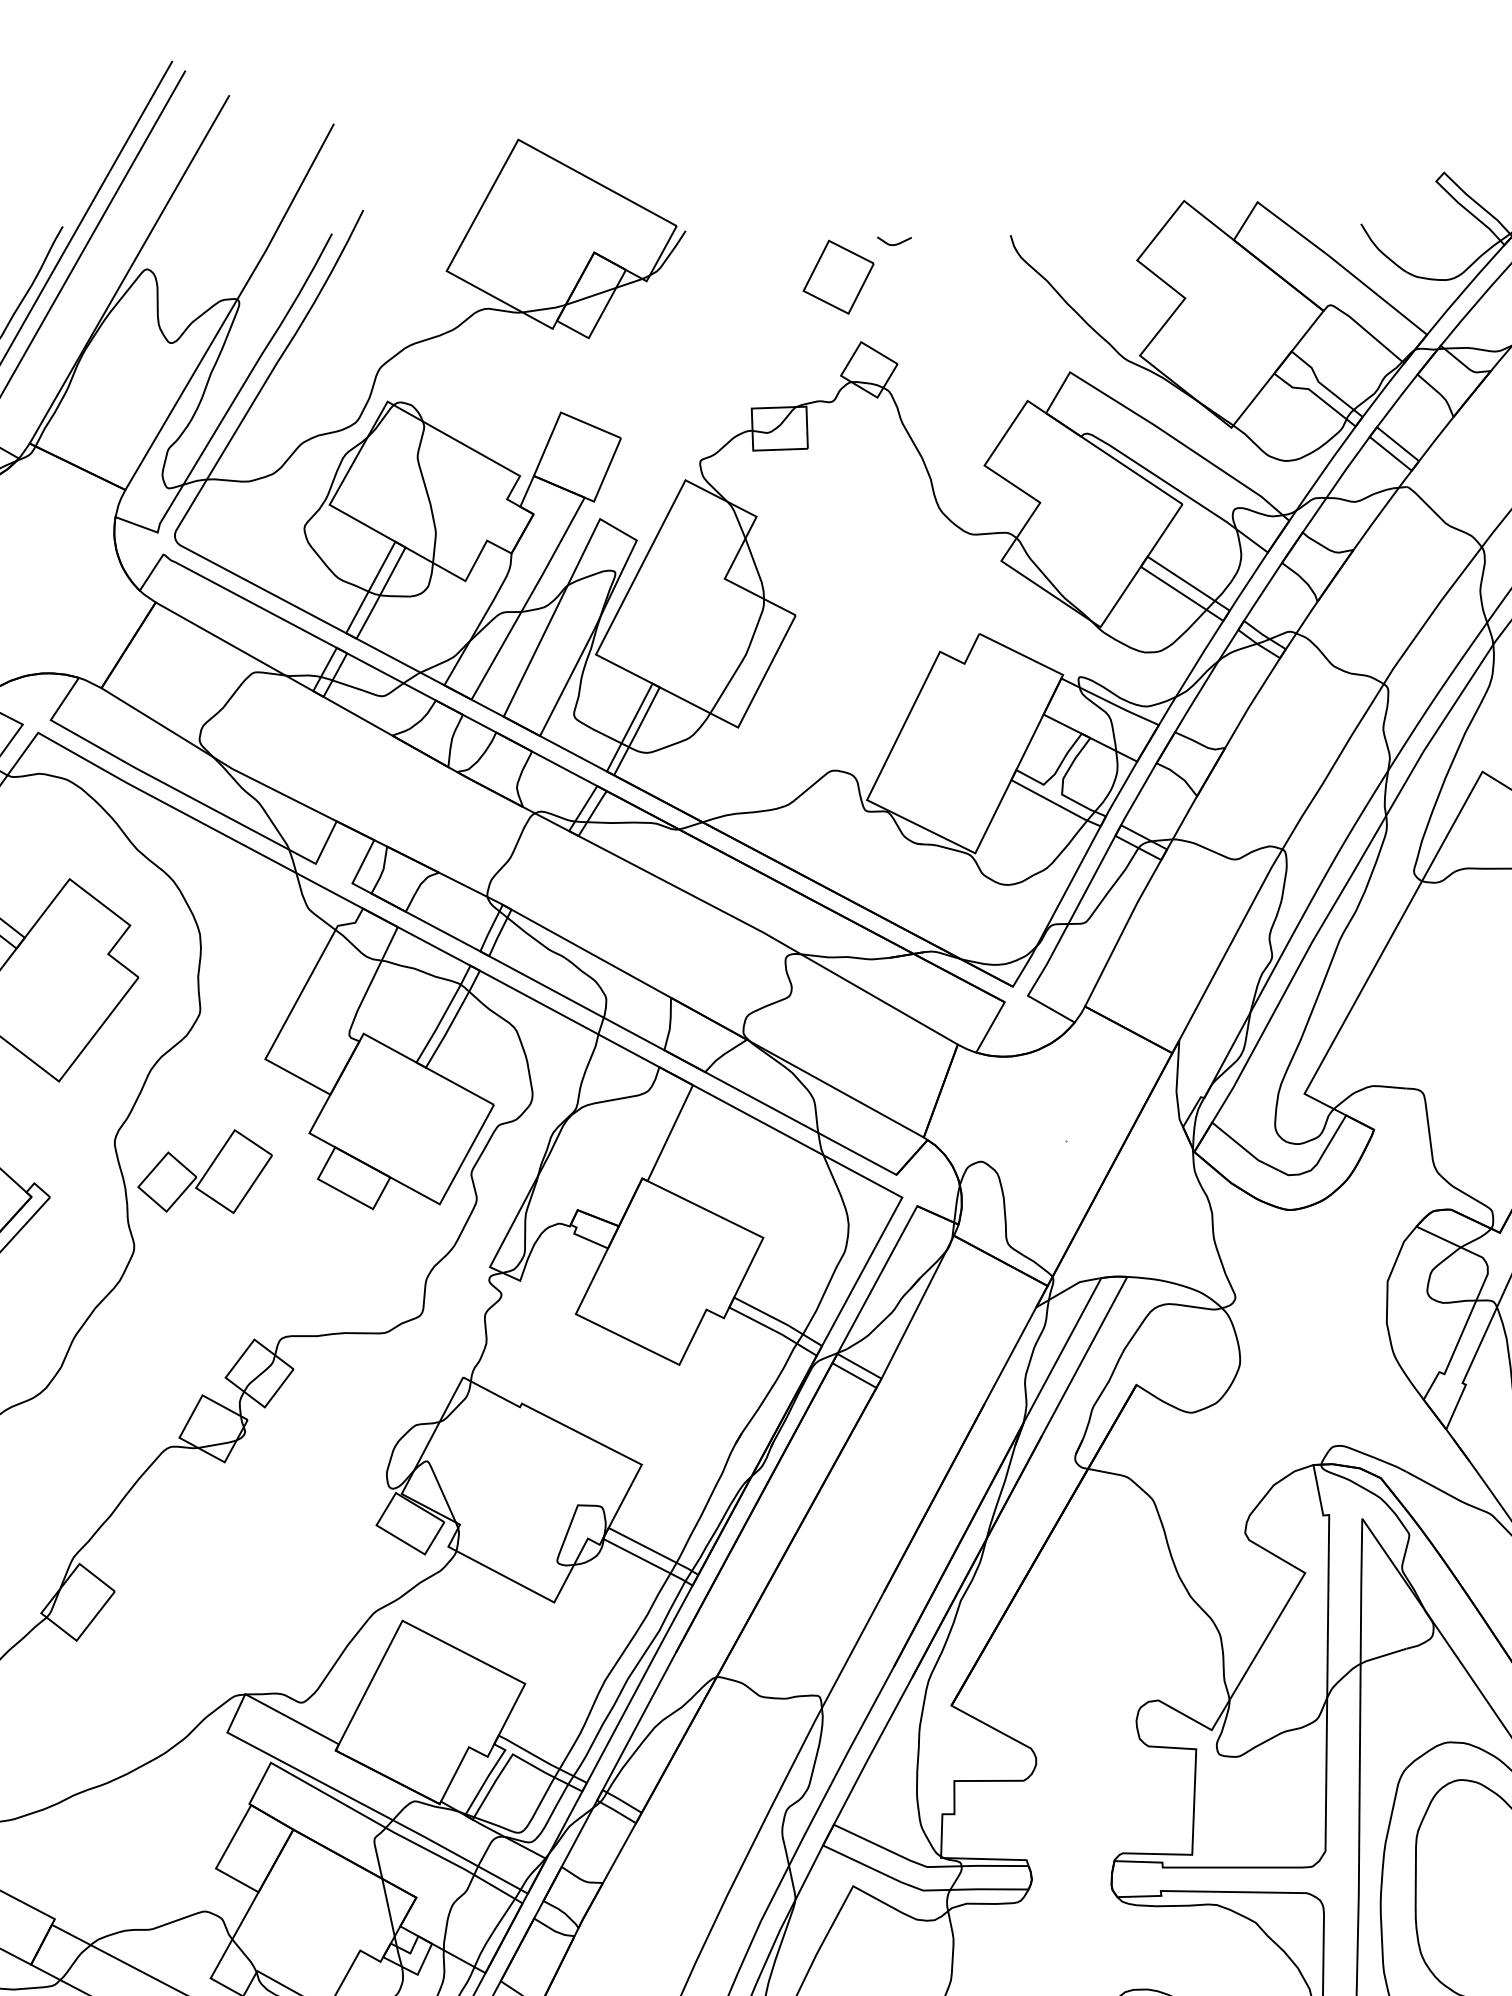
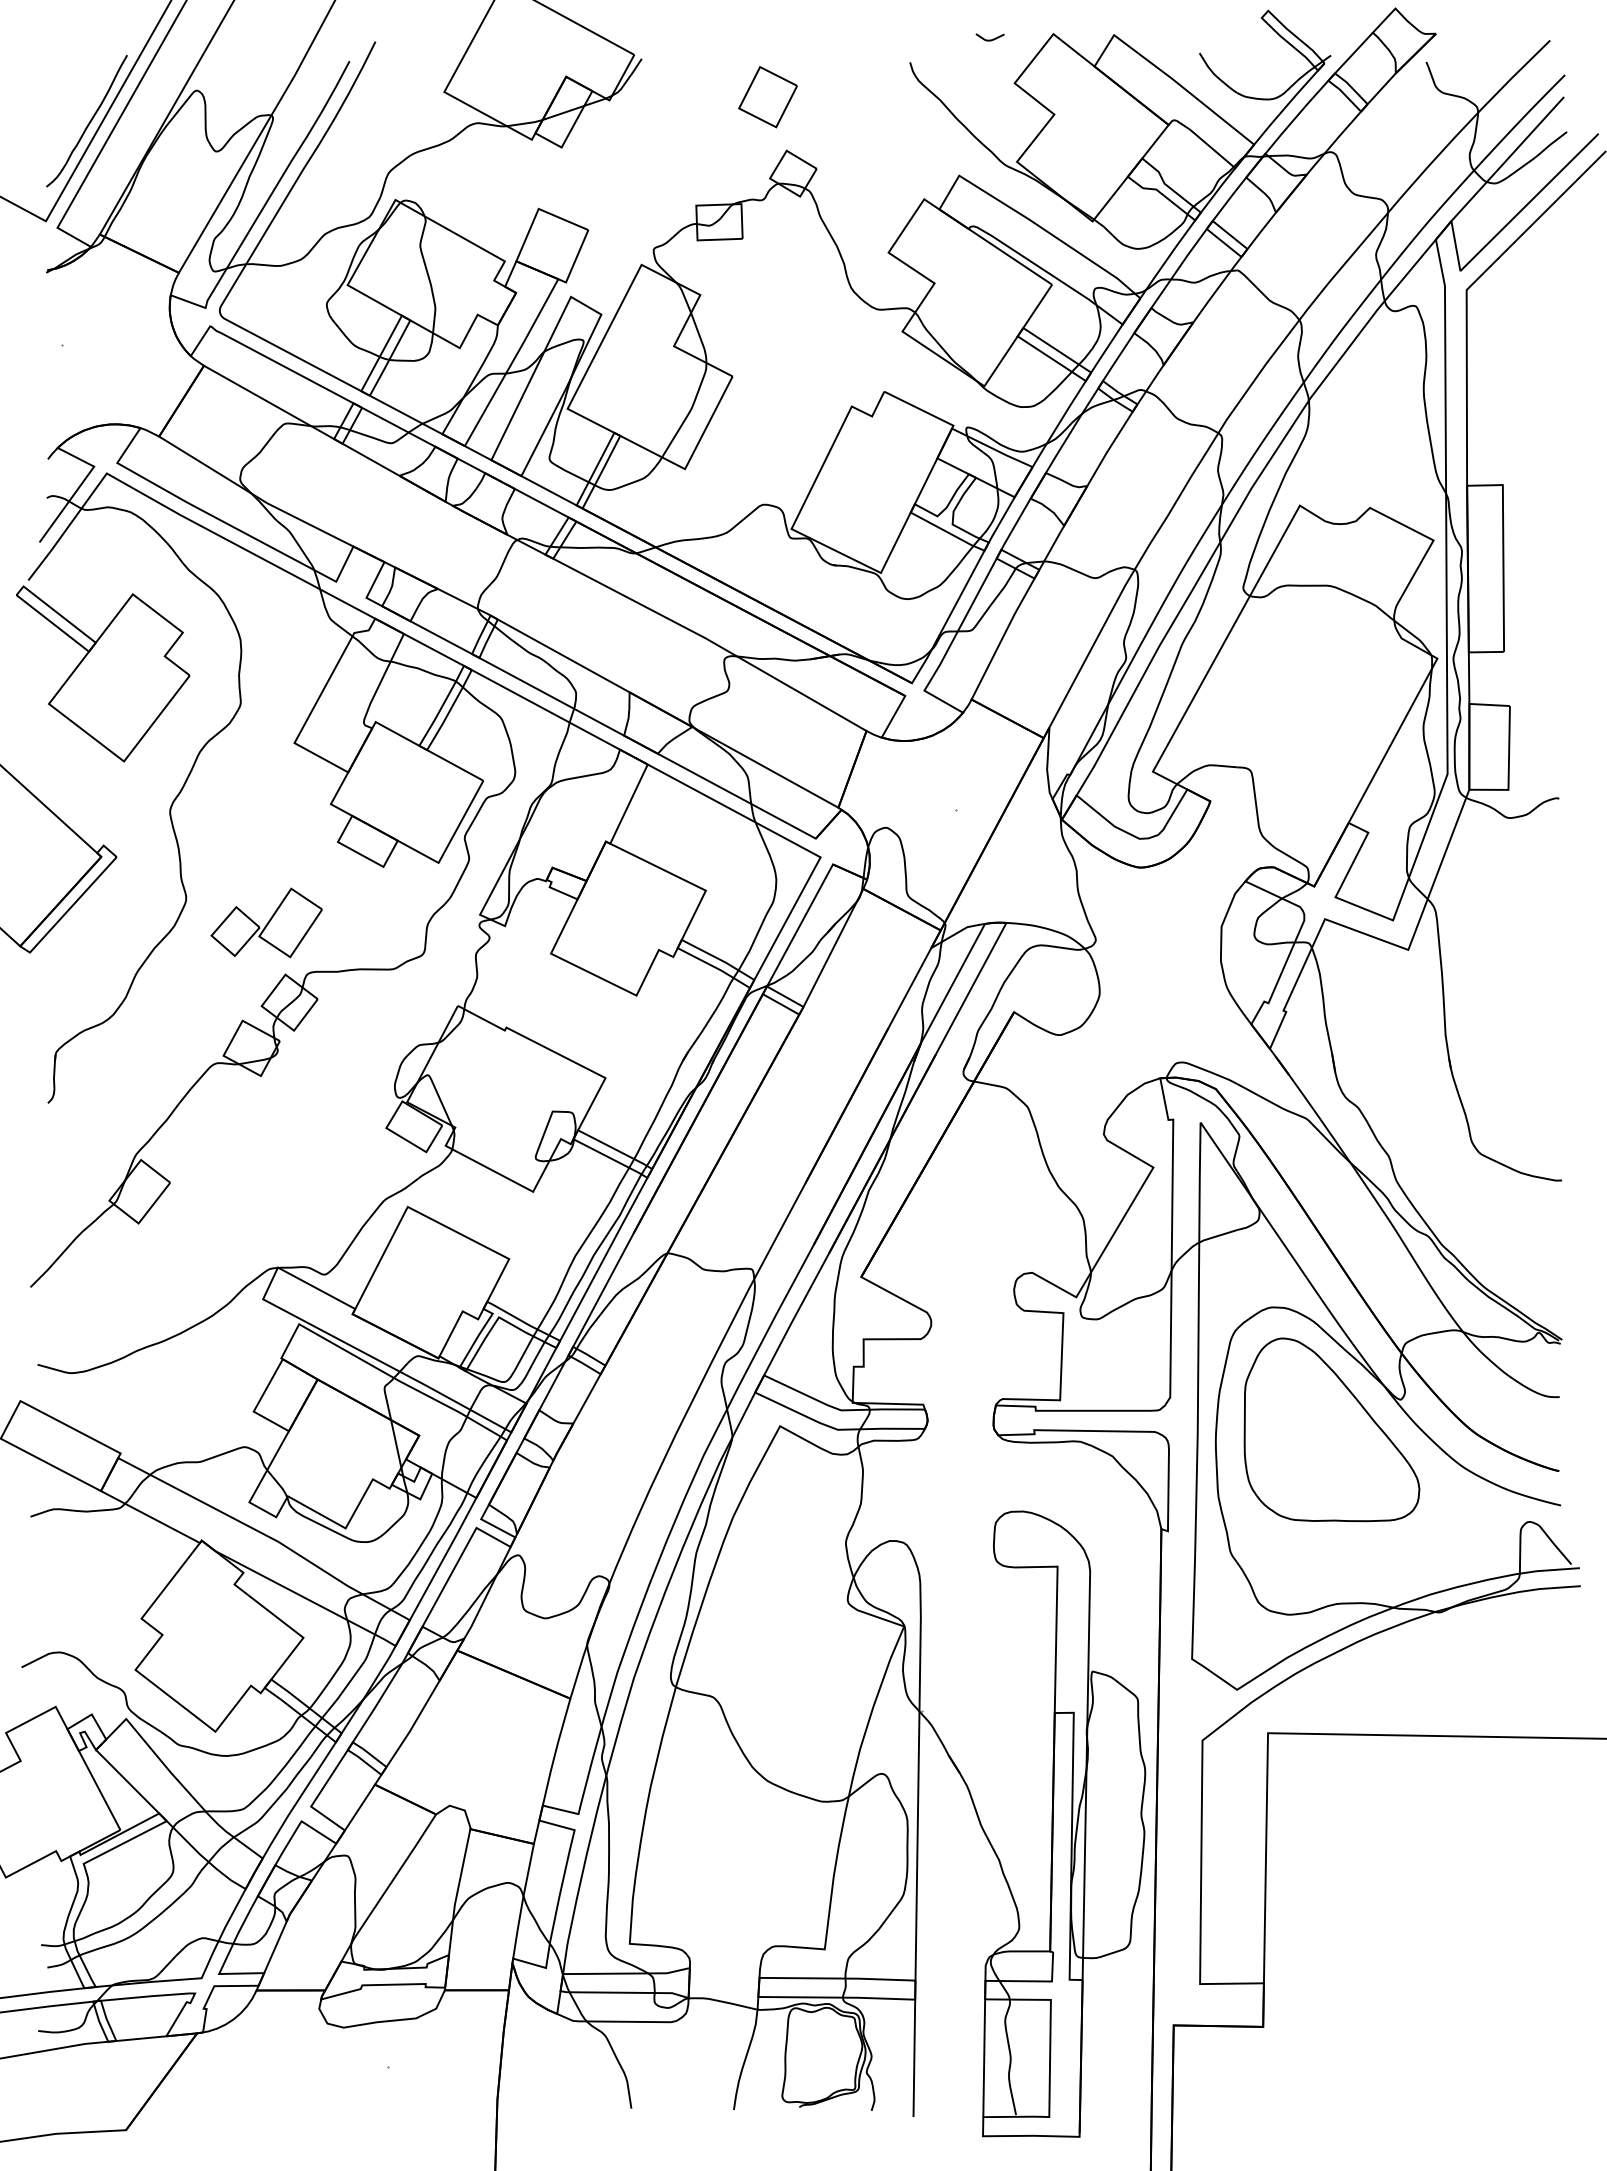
curve: (893, 243) -> (989, 39), moved
part: (204, 1171) -> (266, 922), moved

